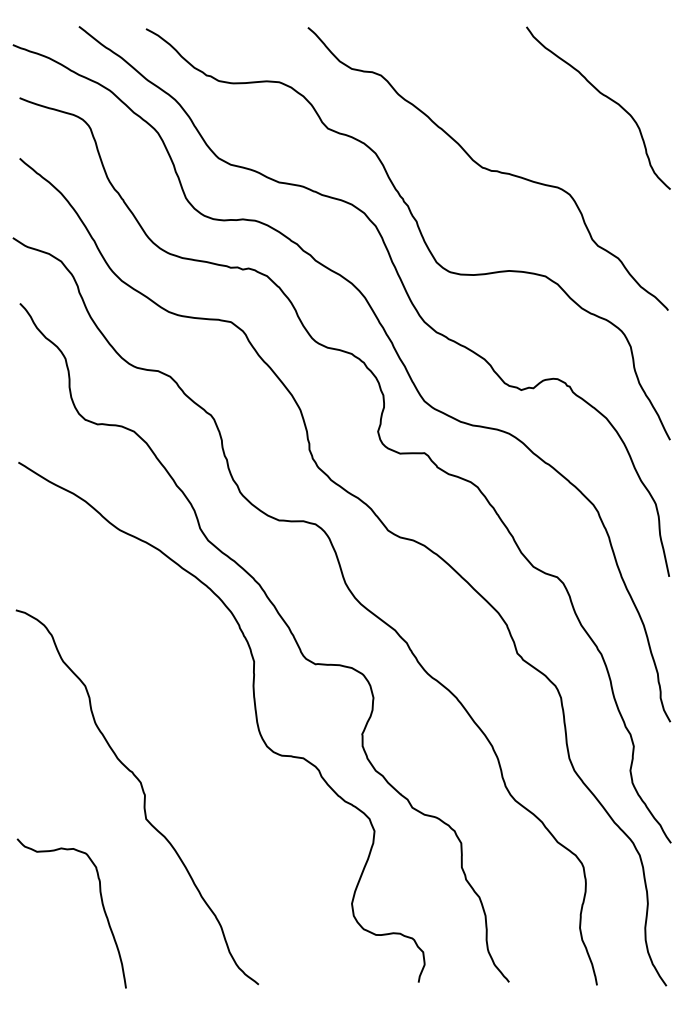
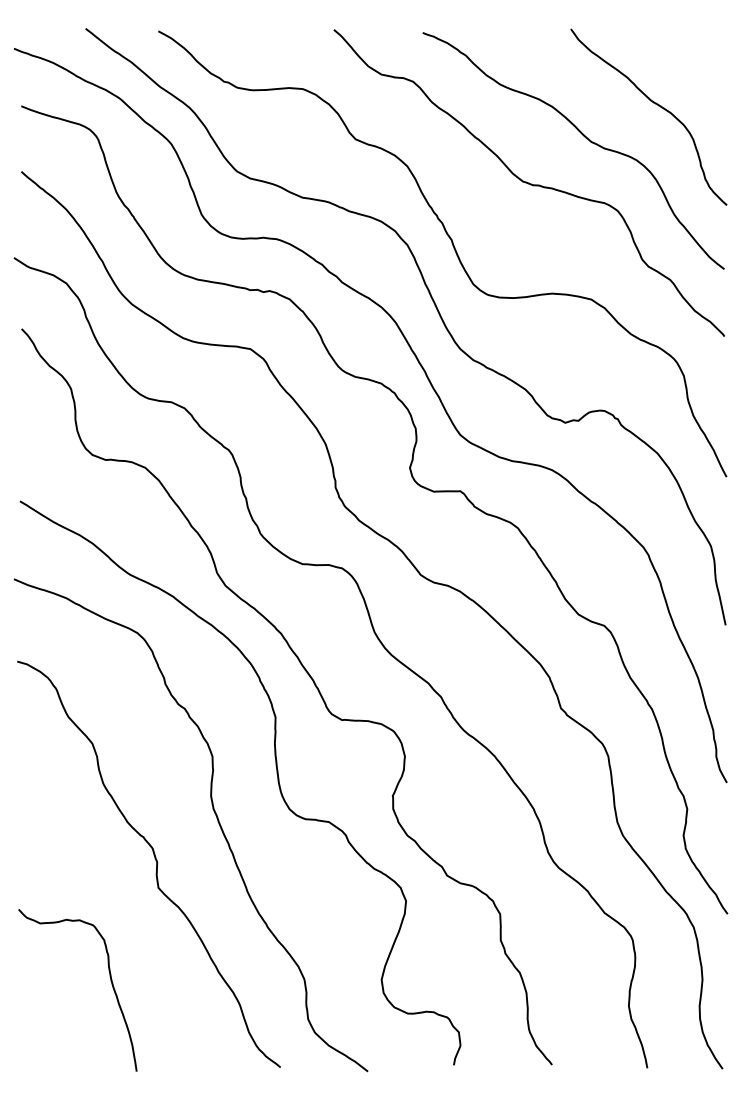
curve: (539, 127) -> (585, 138), added
curve: (197, 750) -> (214, 813), added

